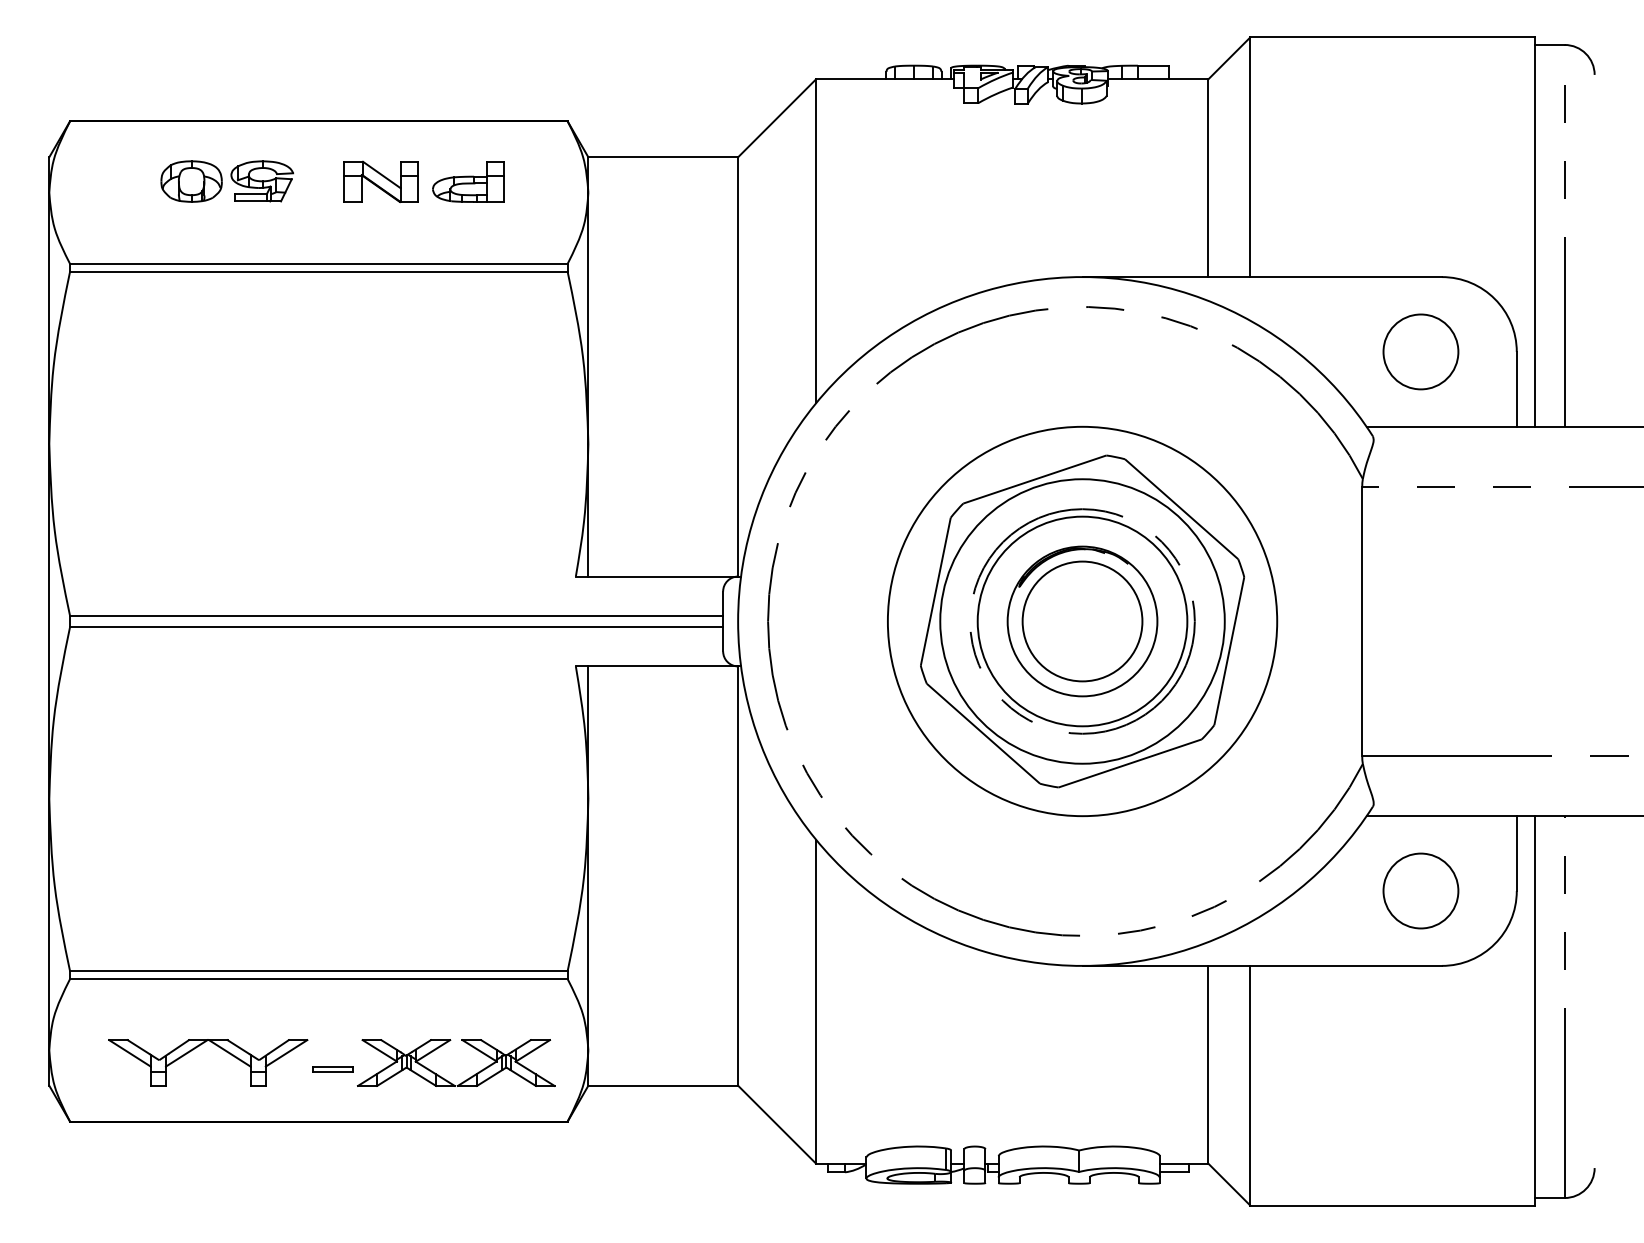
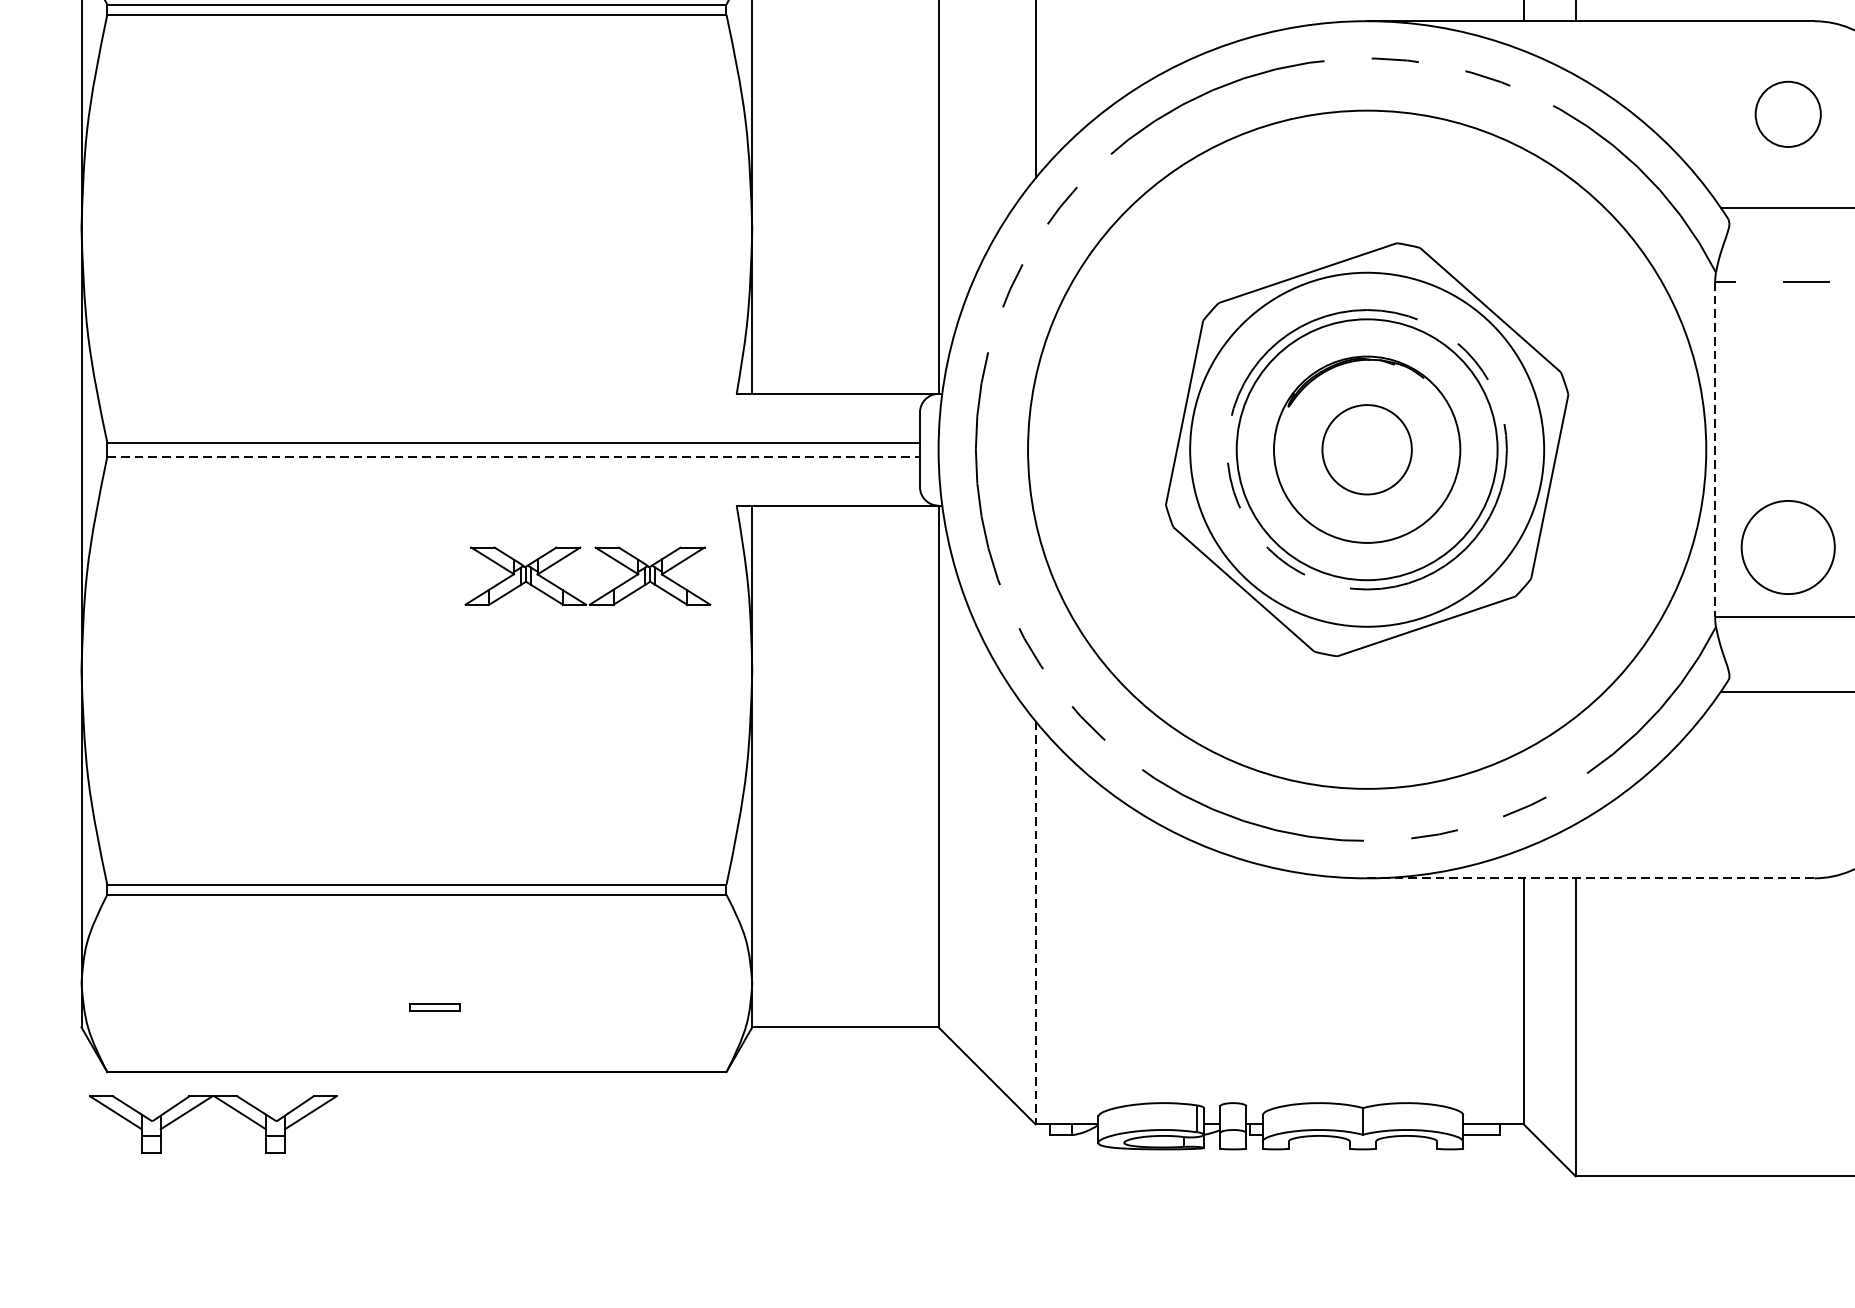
circle: (1420, 351) -> (1787, 113), size x0.7
circle: (1082, 621) -> (1367, 449), size x0.6
circle: (1082, 621) -> (1367, 449), size x1.4
line: (1362, 621) -> (1715, 449), solid -> dashed
line: (396, 627) -> (513, 457), solid -> dashed
circle: (1420, 890) -> (1787, 546), moved
line: (1262, 965) -> (1591, 877), solid -> dashed
line: (815, 1001) -> (1034, 922), solid -> dashed
part: (218, 1047) -> (226, 1105), moved
part: (467, 1078) -> (601, 595), moved

